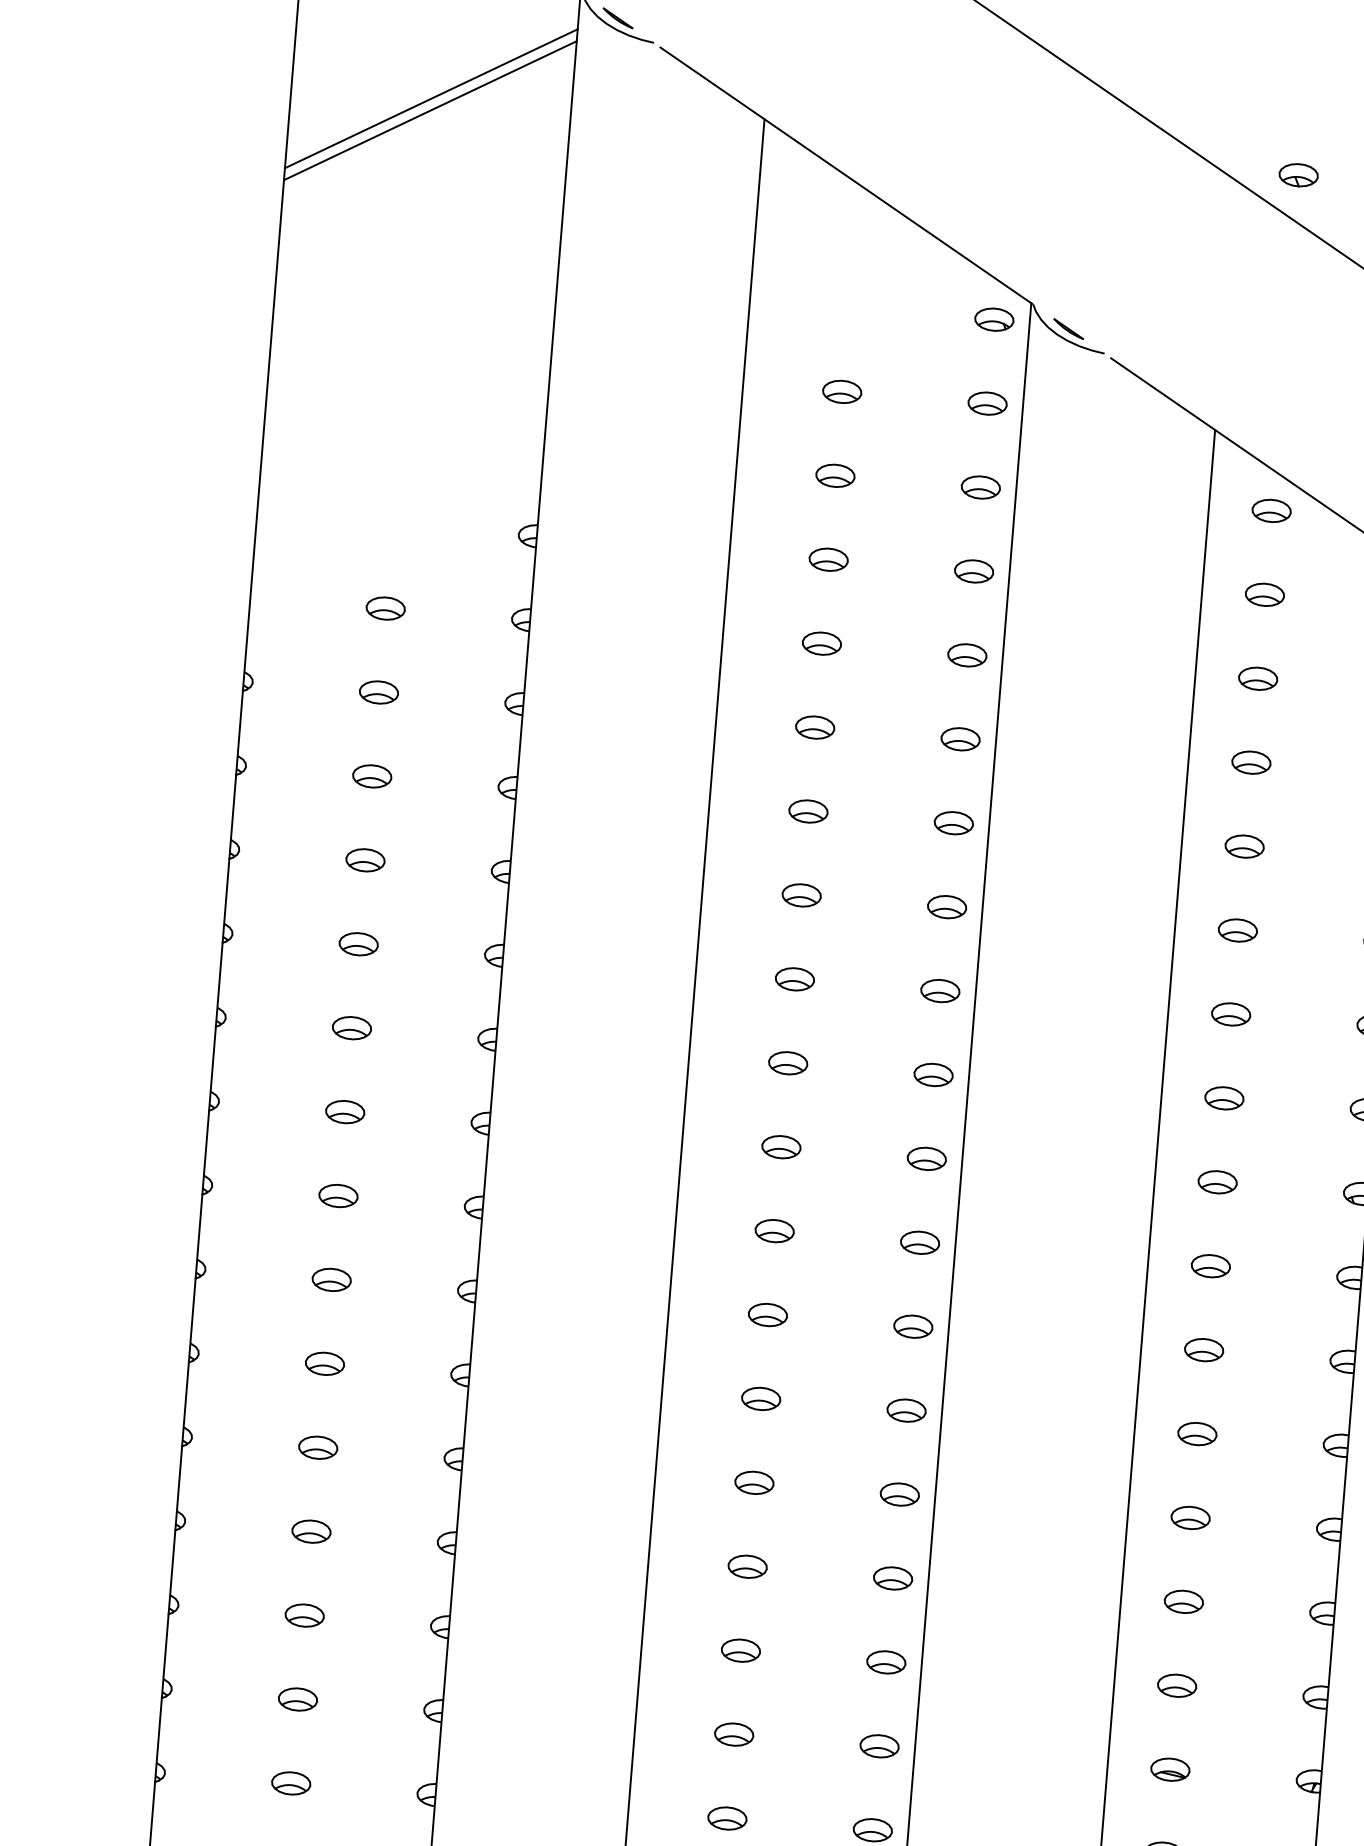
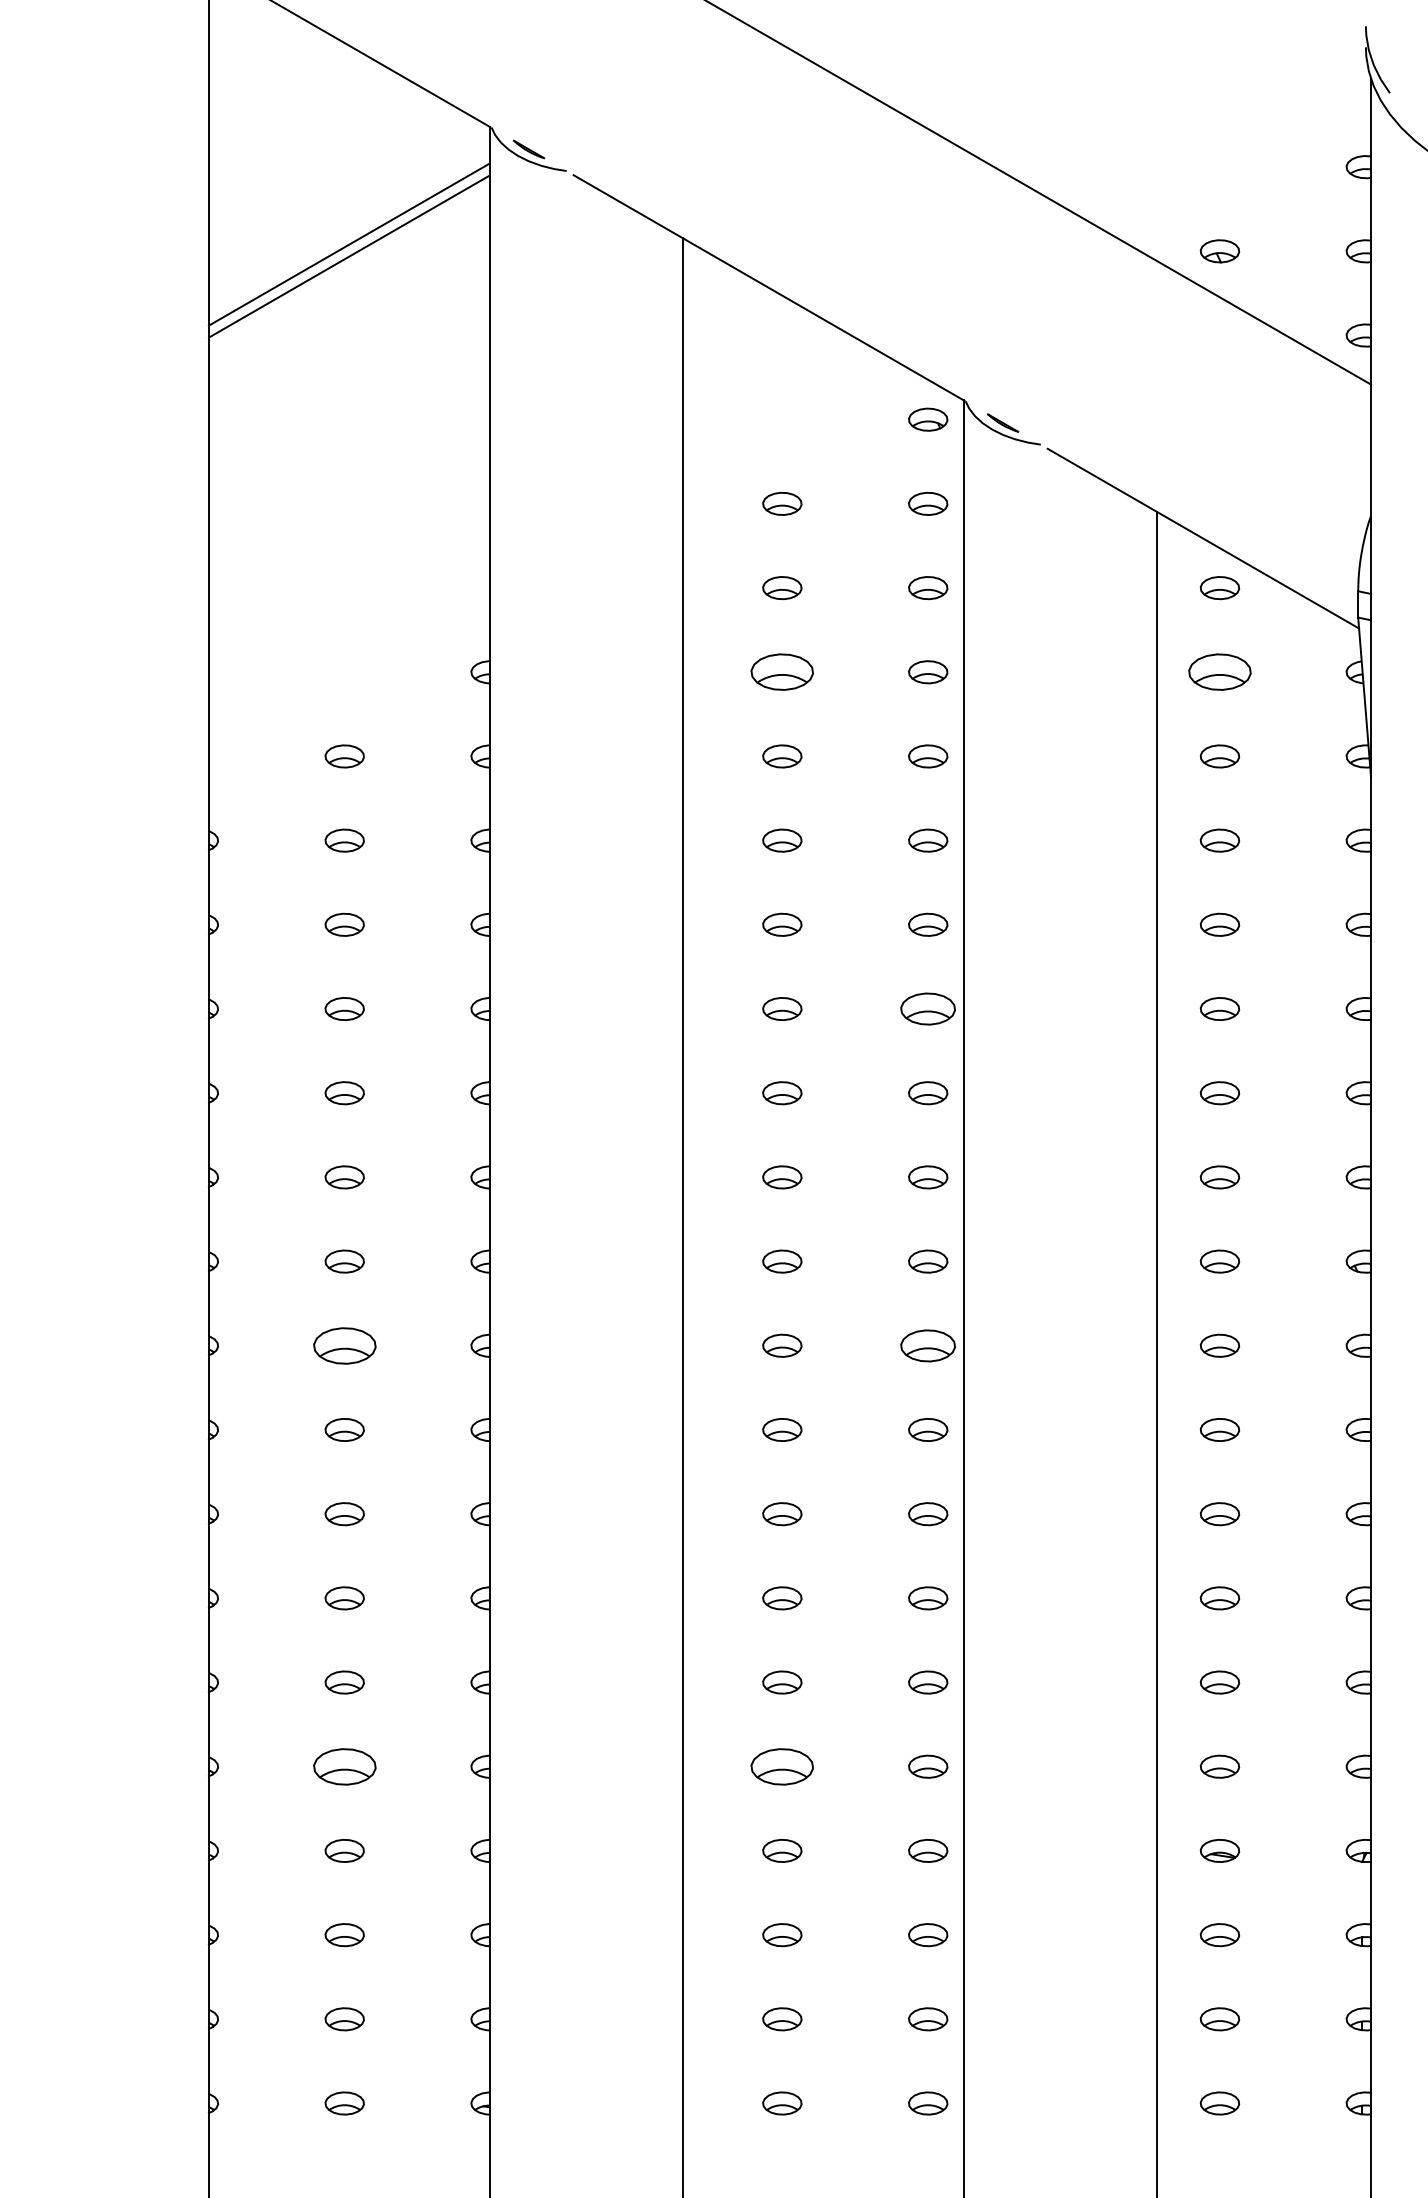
part: (828, 559) -> (782, 672), size x1.6
part: (1264, 595) -> (1219, 672), size x1.6
part: (947, 906) -> (928, 1008), size x1.4
part: (338, 1195) -> (344, 1345), size x1.6
part: (920, 1242) -> (928, 1345), size x1.4
part: (304, 1615) -> (344, 1766), size x1.6
part: (741, 1650) -> (782, 1766), size x1.6

